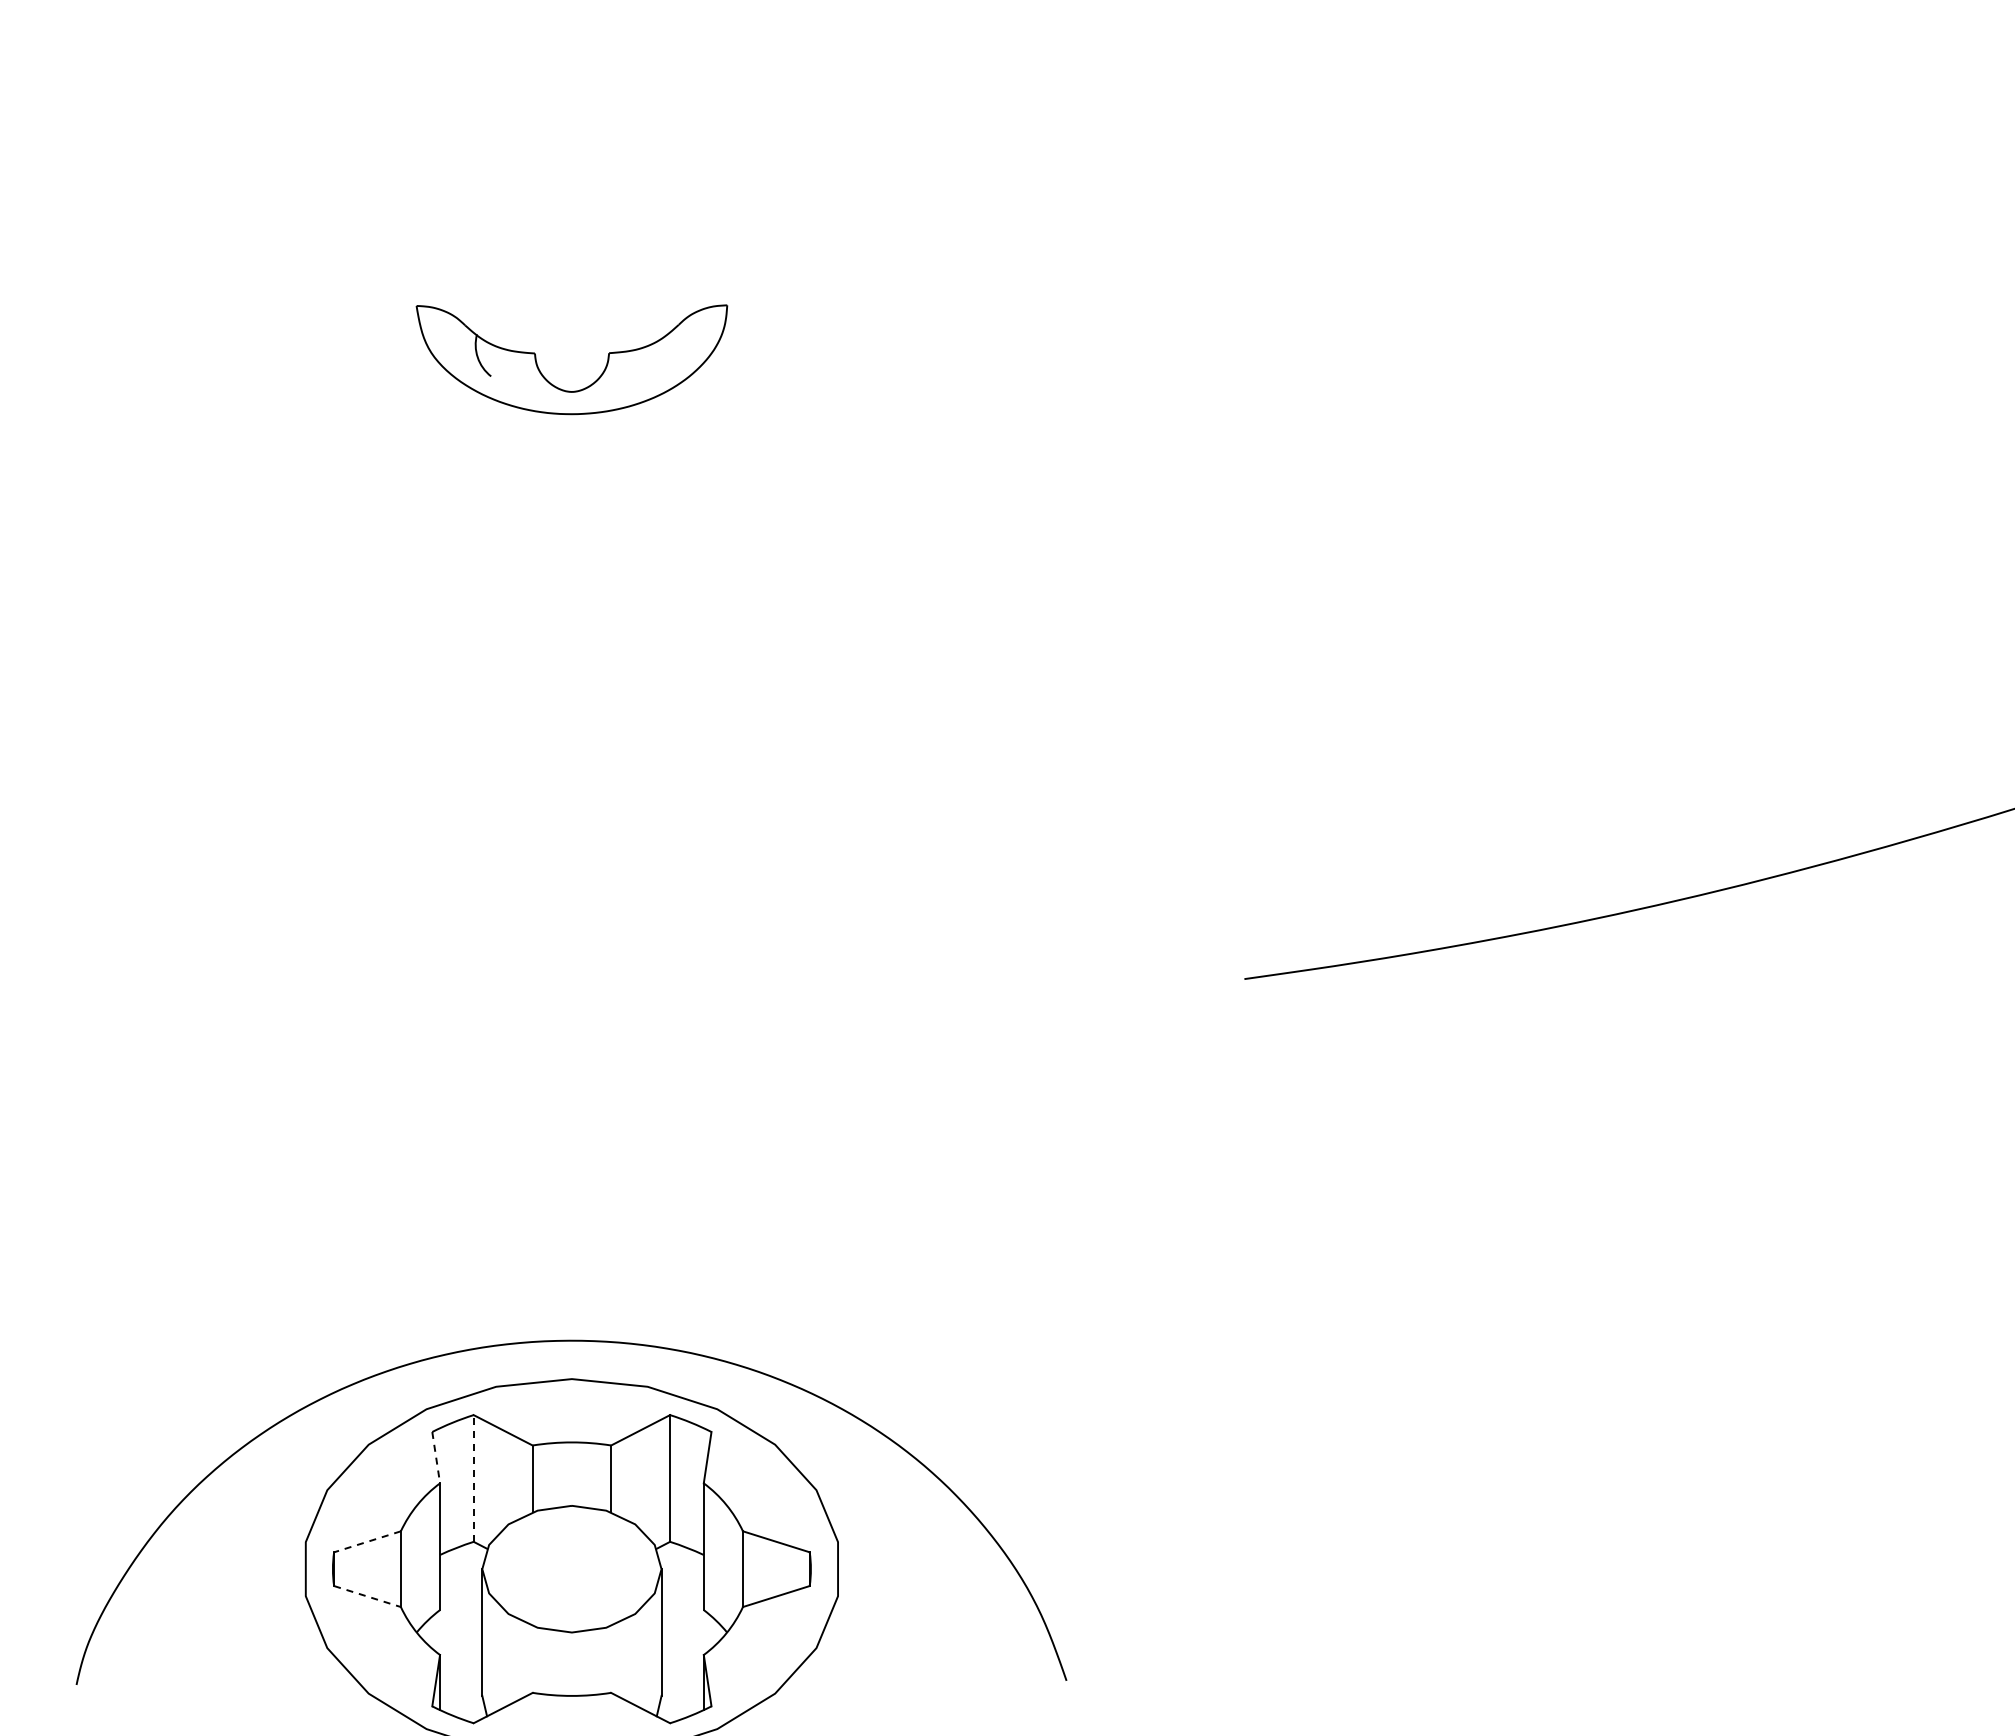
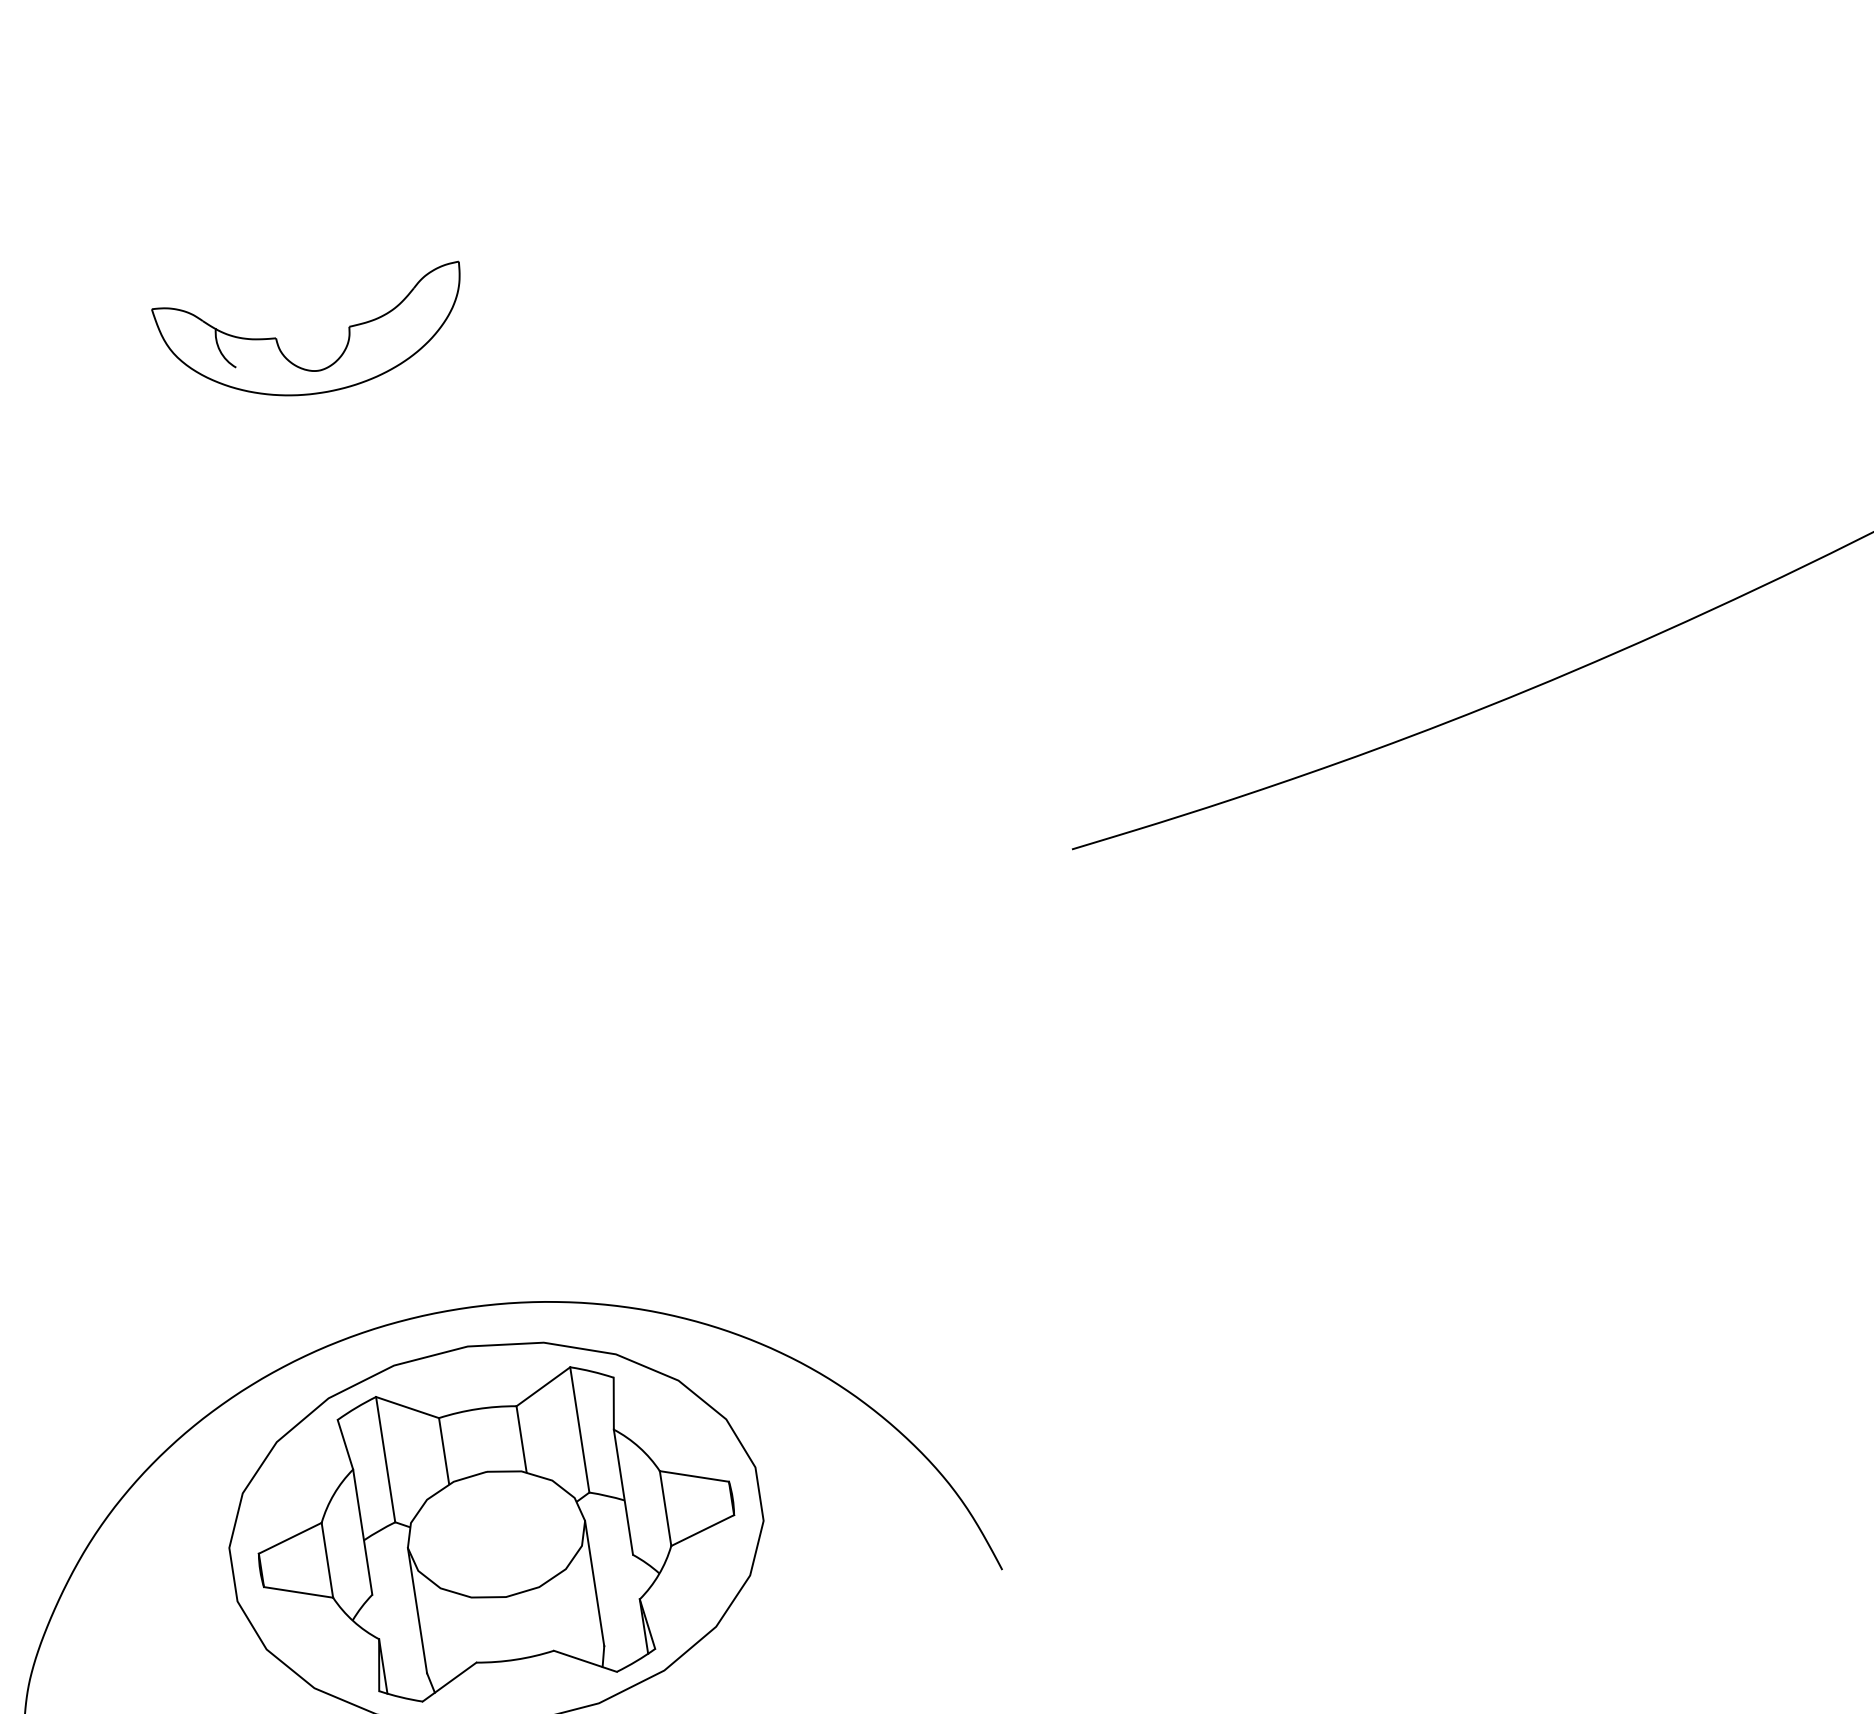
line: (436, 1457) -> (345, 1444), dashed -> solid
line: (473, 1477) -> (385, 1458), dashed -> solid
line: (367, 1541) -> (290, 1537), dashed -> solid
line: (367, 1596) -> (298, 1592), dashed -> solid

